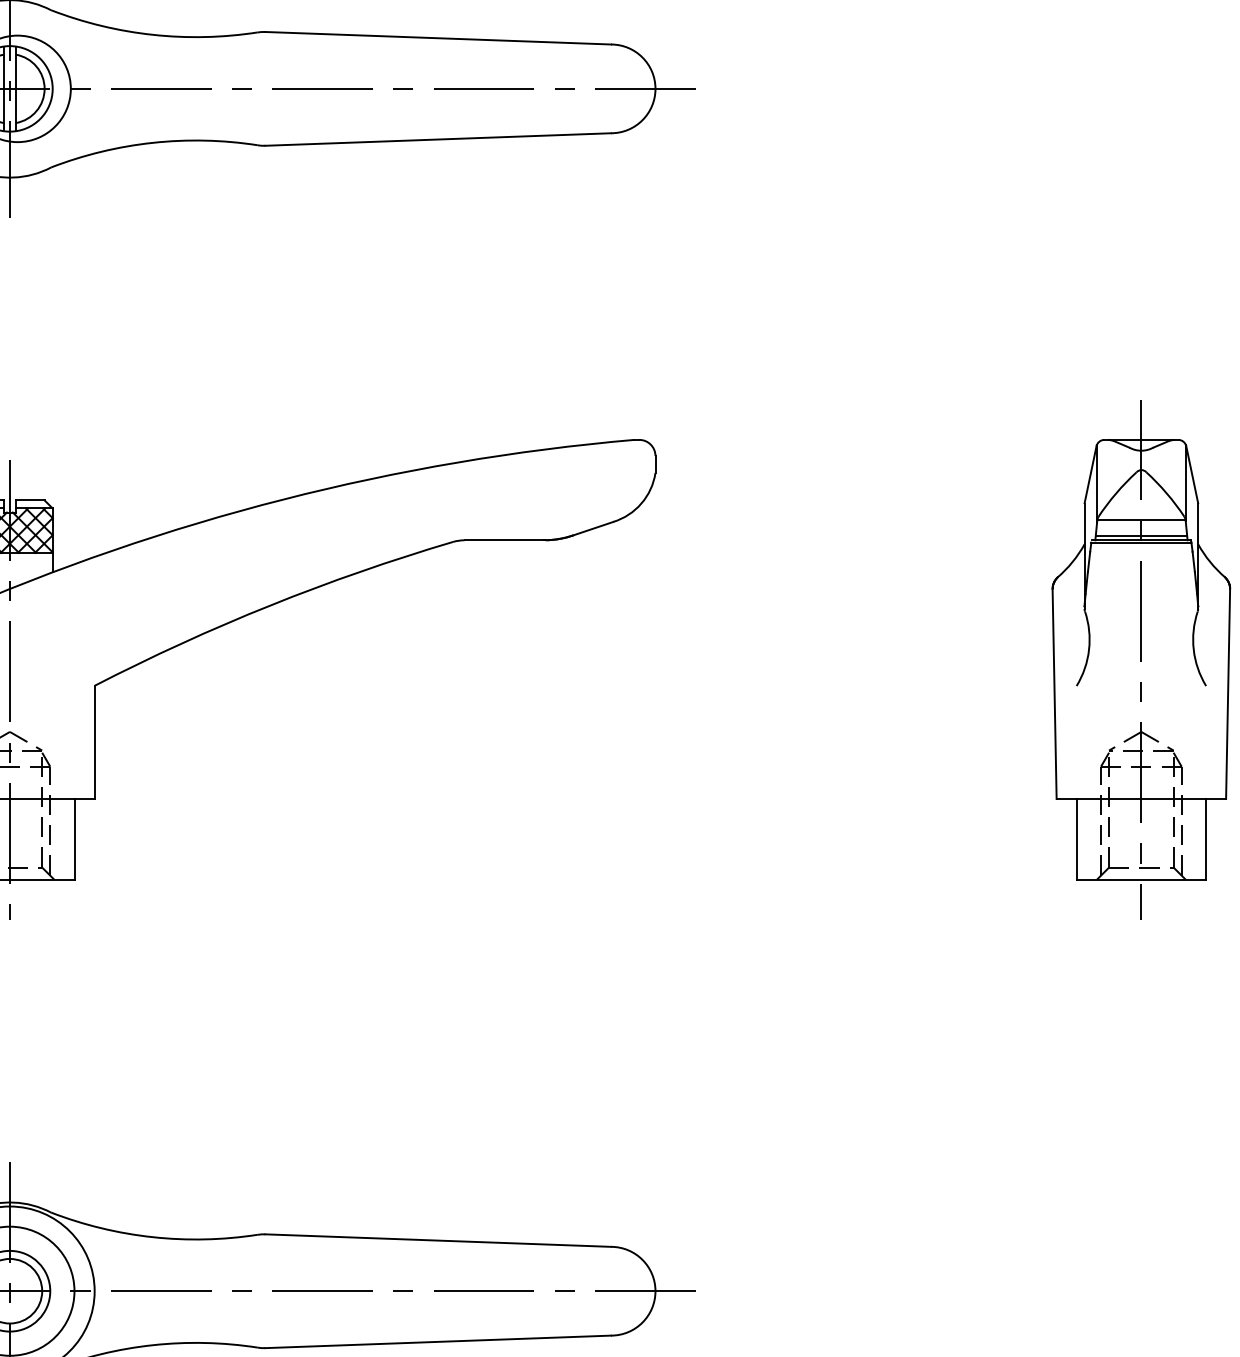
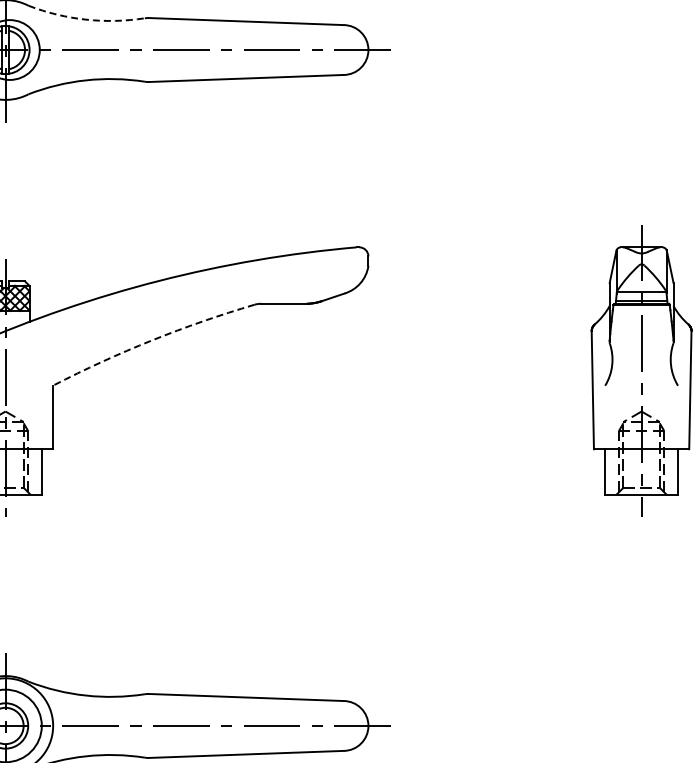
arc: (152, 34) -> (85, 19), solid -> dashed
arc: (271, 605) -> (152, 340), solid -> dashed

